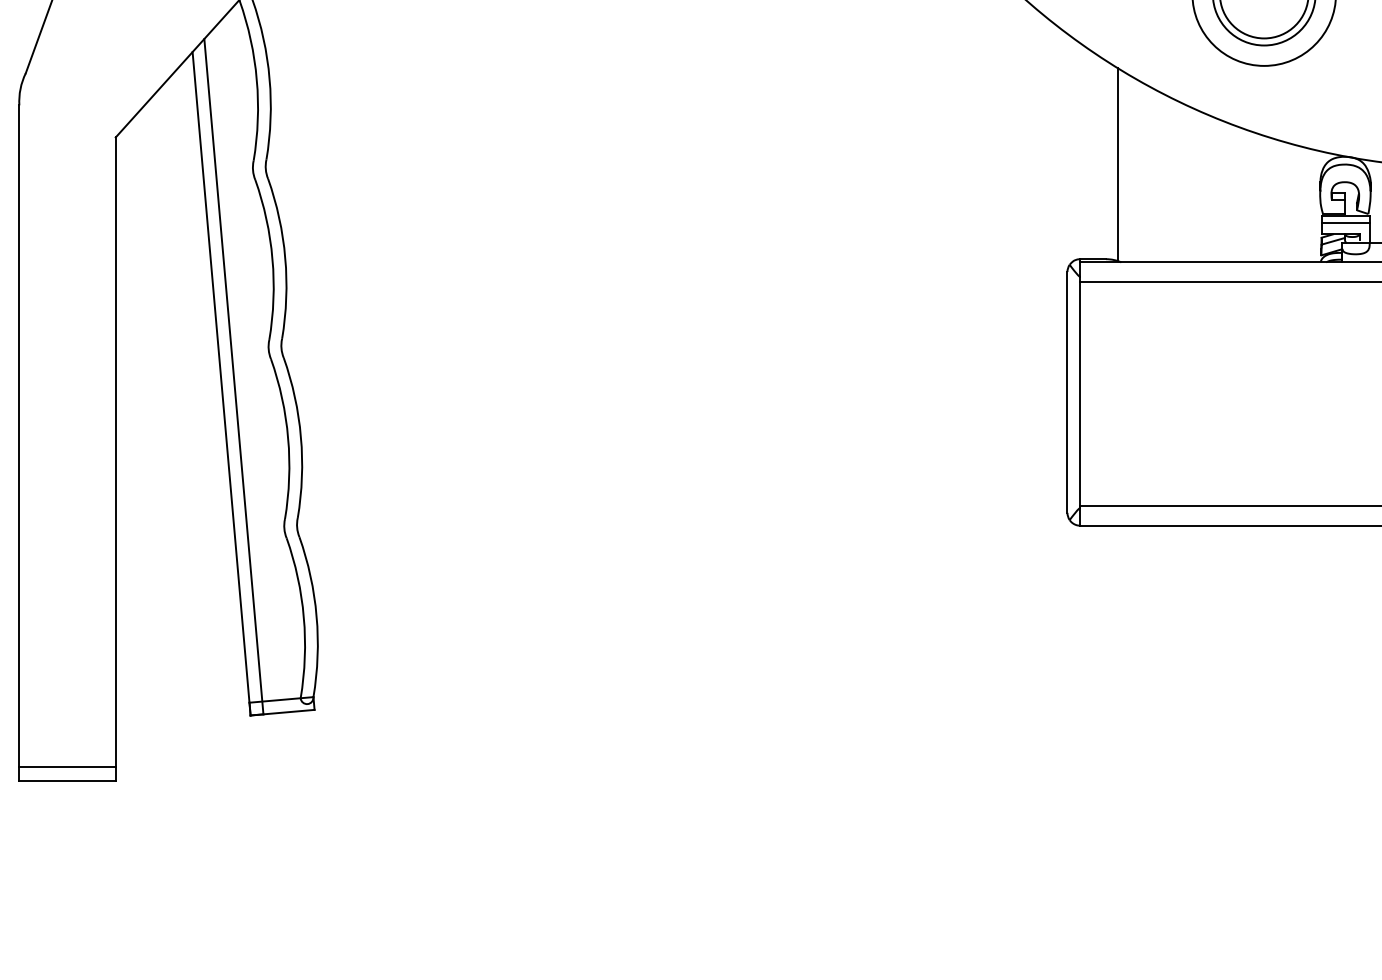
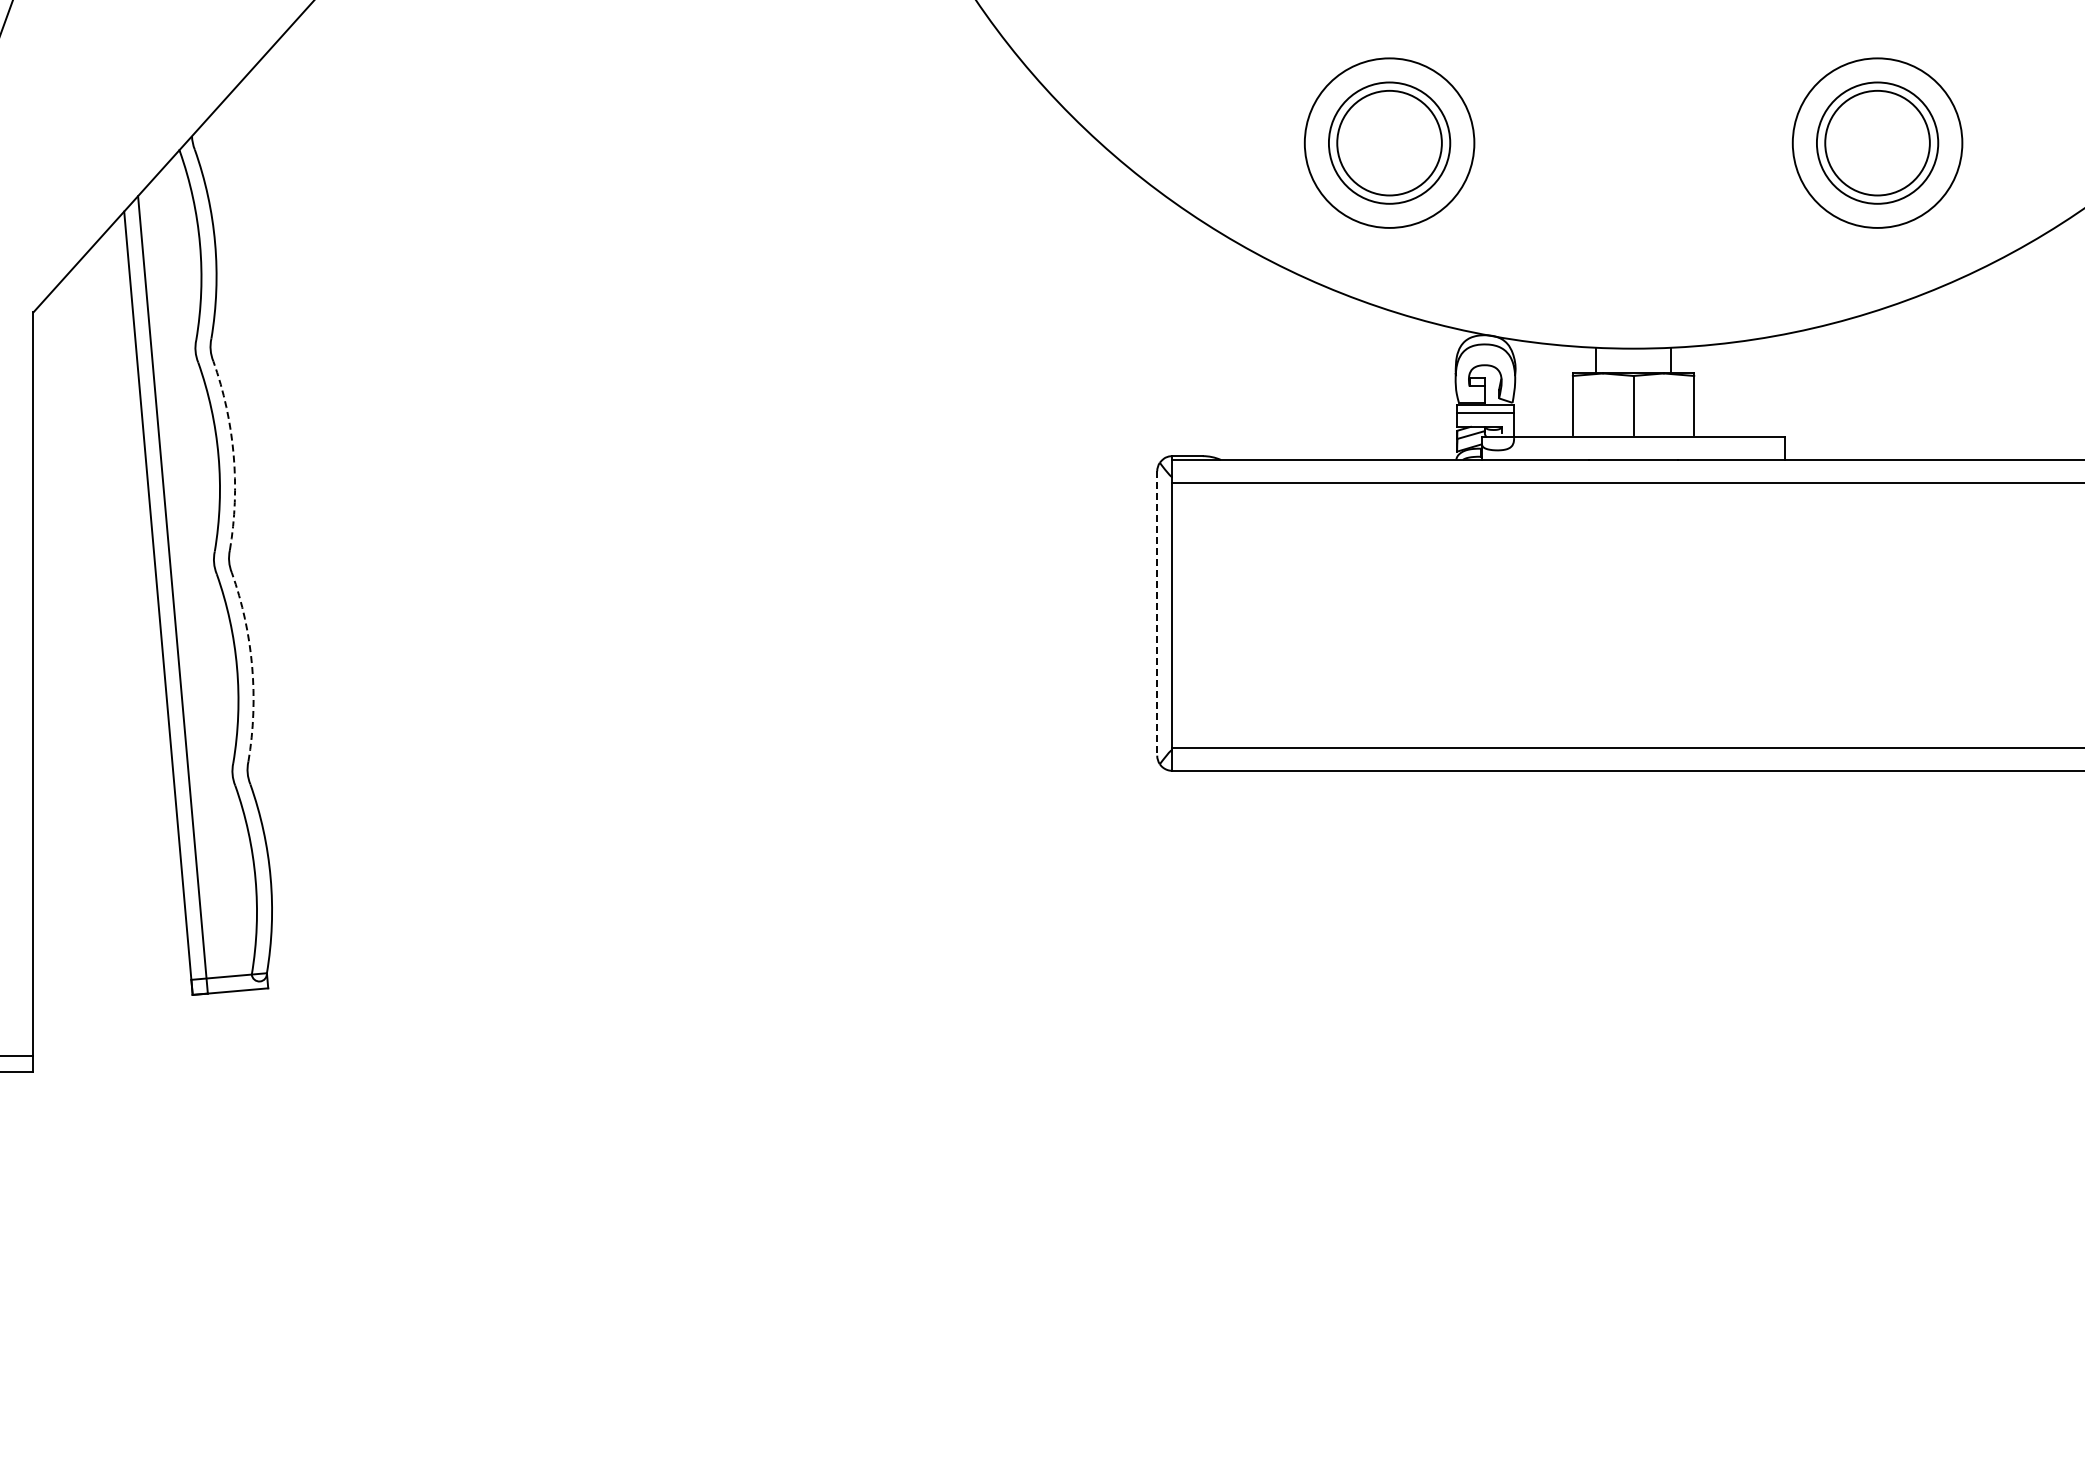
line: (1117, 164) -> (1216, 344), removed
arc: (285, 257) -> (233, 454), solid -> dashed
line: (1067, 392) -> (1157, 613), solid -> dashed
arc: (301, 437) -> (252, 666), solid -> dashed

